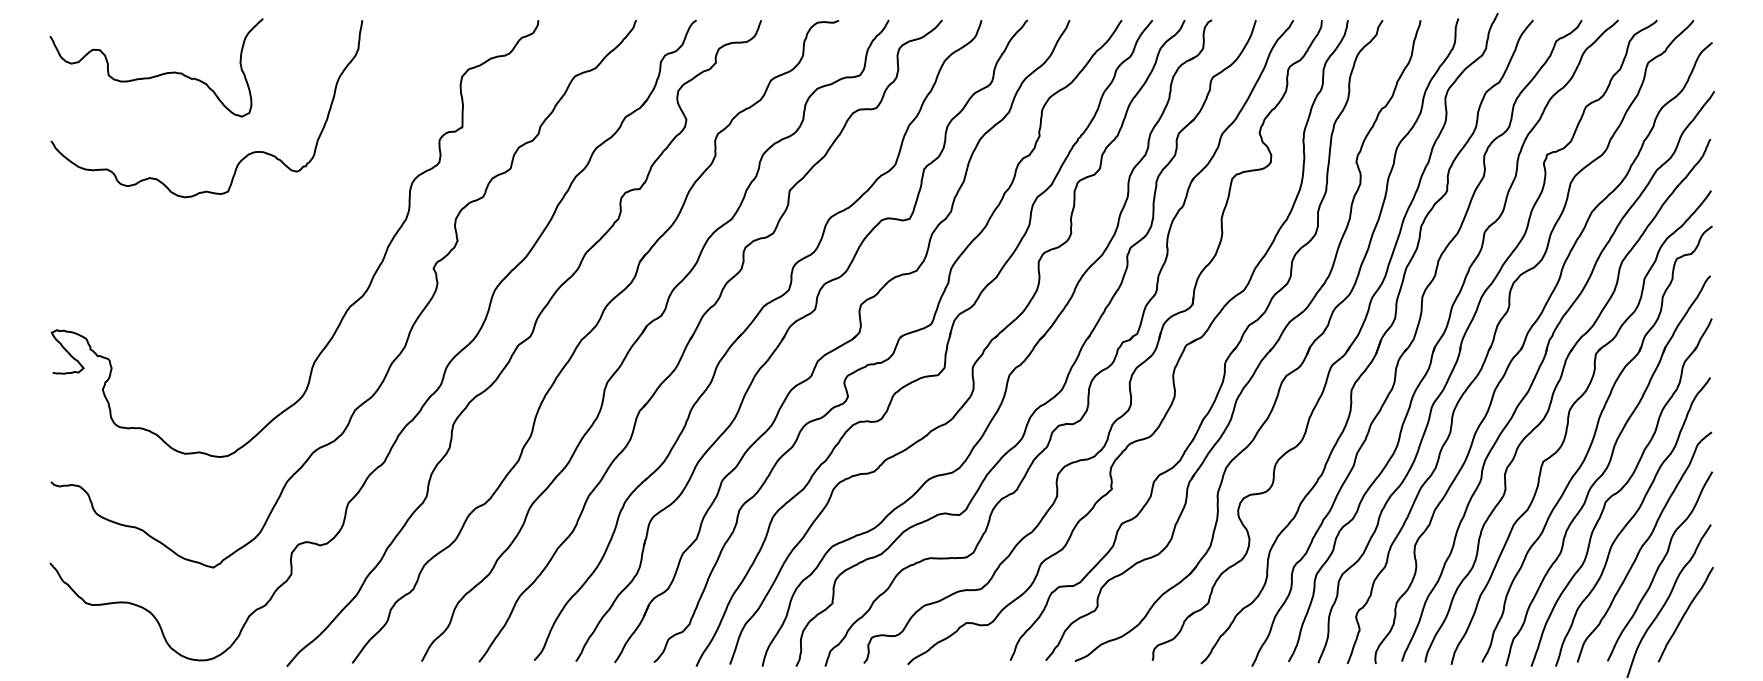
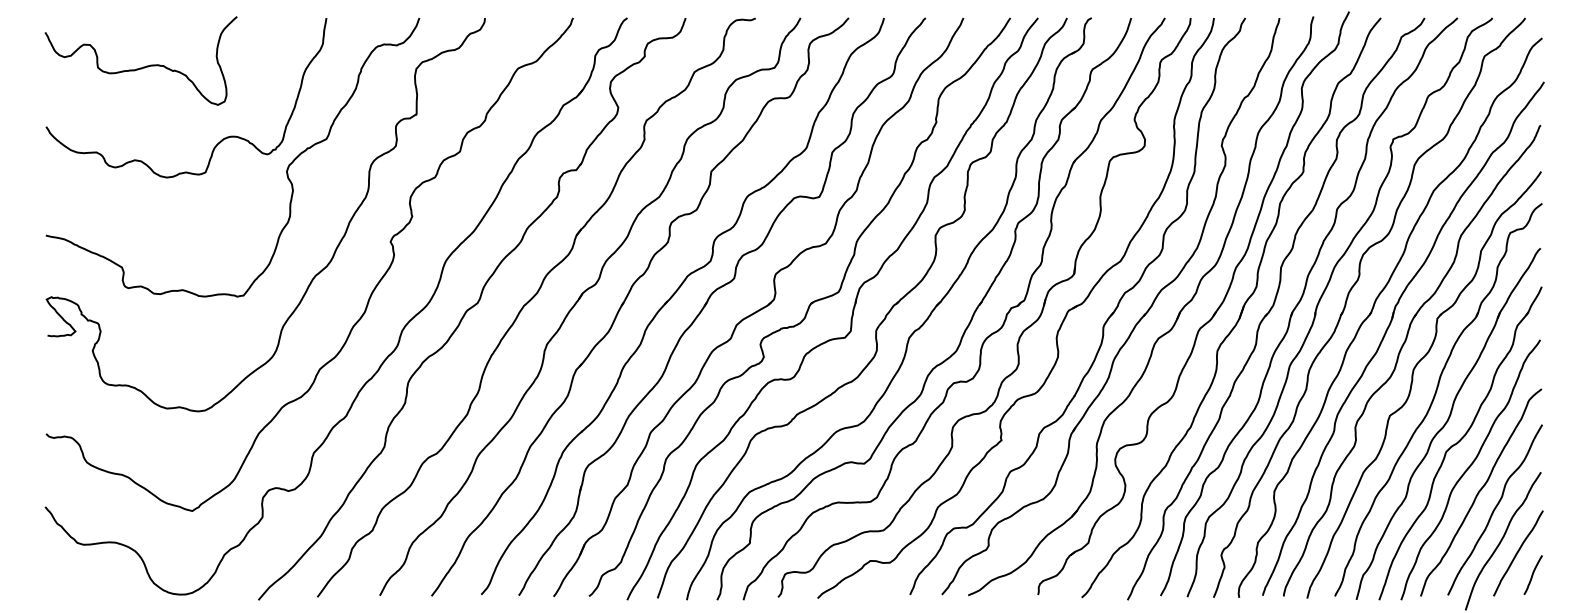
curve: (317, 189) -> (286, 170), added
curve: (1701, 638) -> (1532, 574), added

